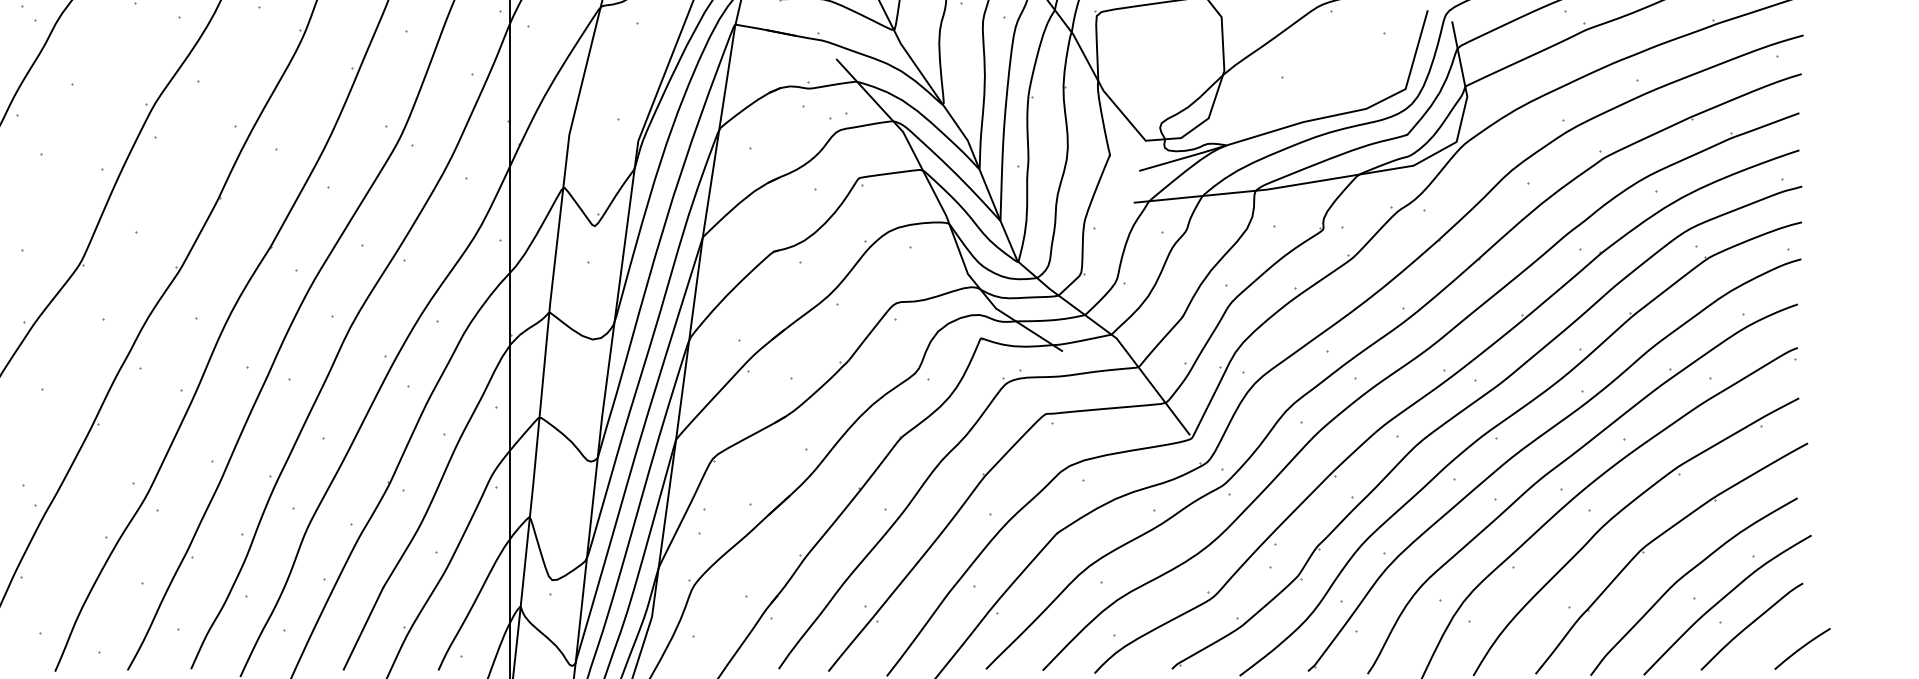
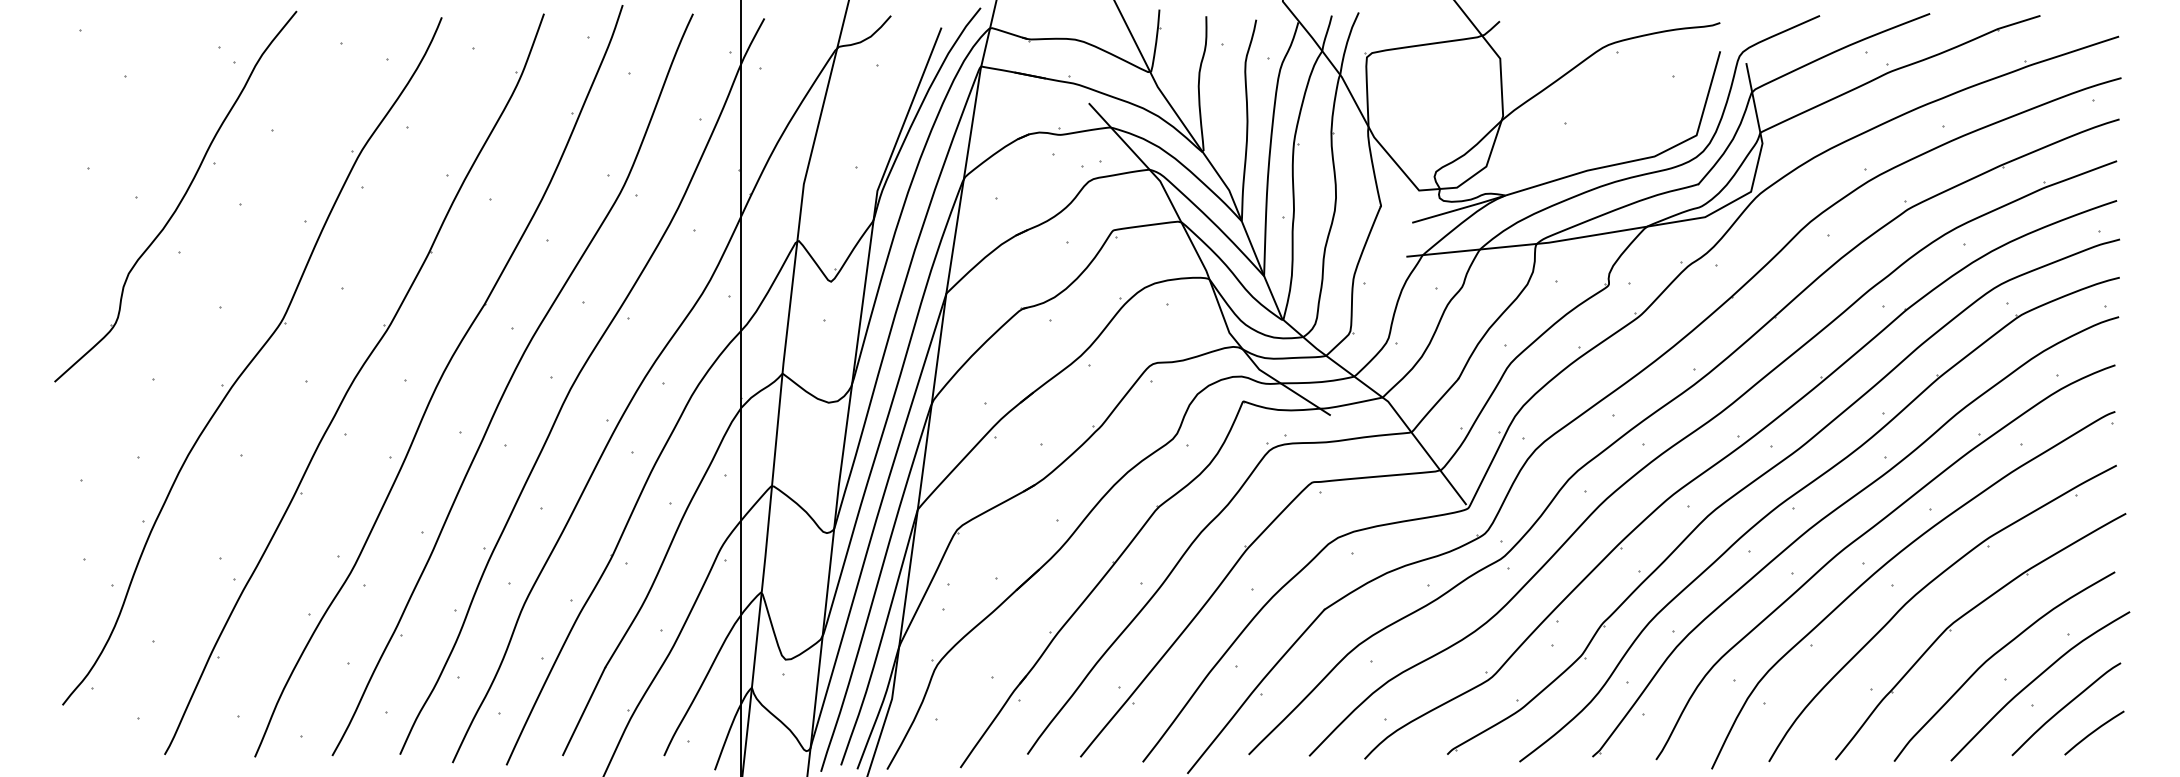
curve: (1802, 648) -> (2094, 732), moved

